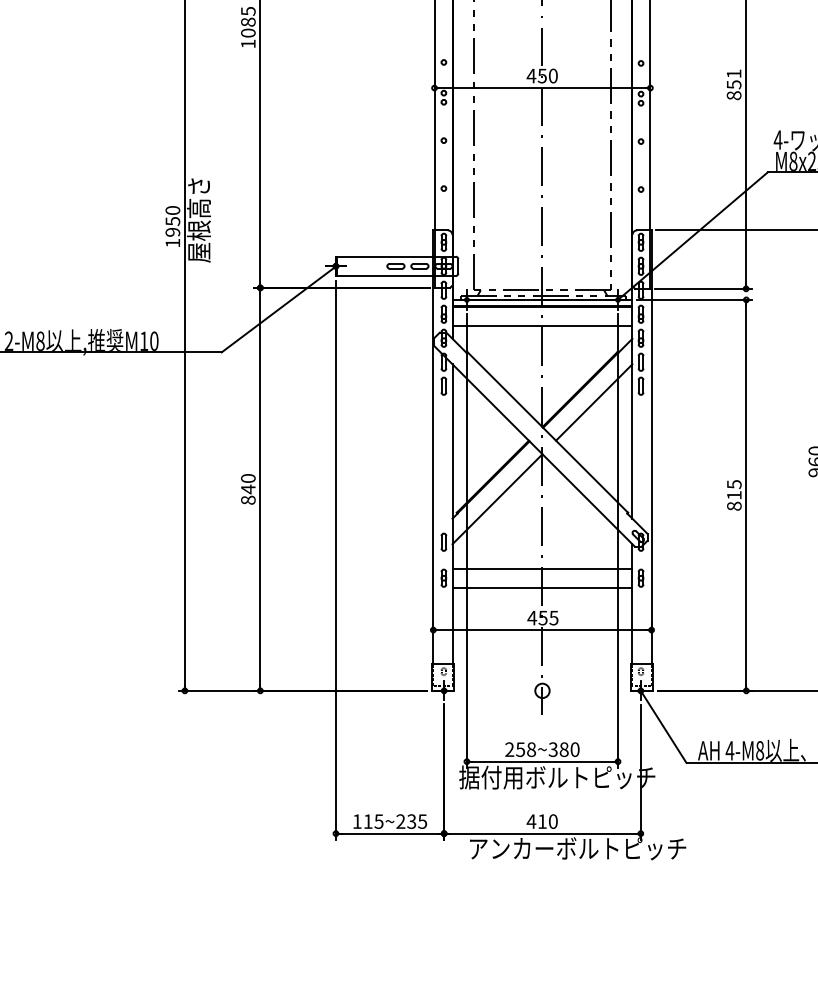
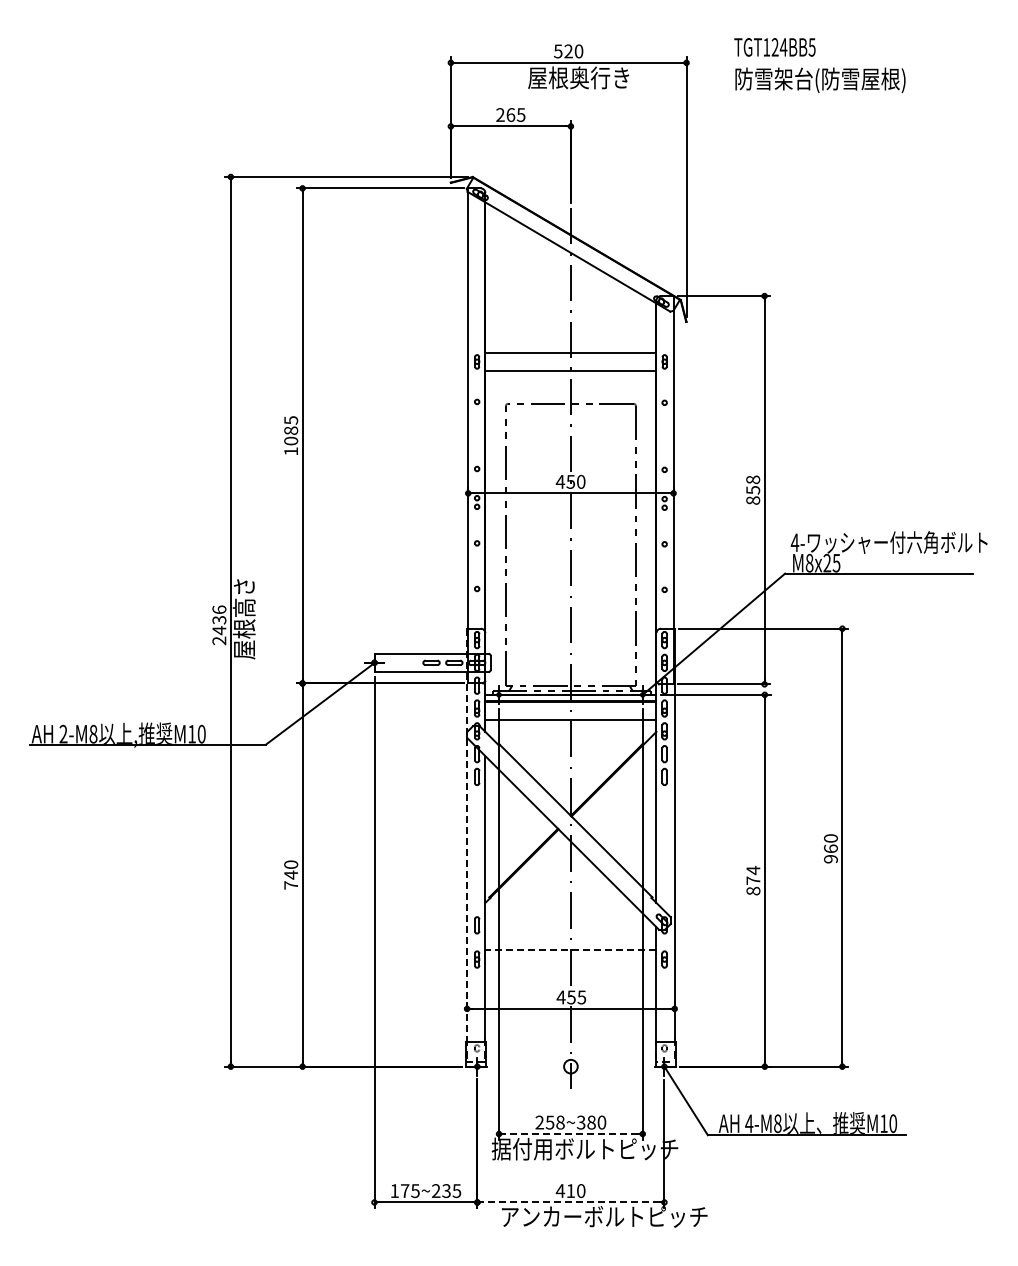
text: (734, 73) -> (753, 479), 851 -> 858
text: (173, 227) -> (219, 625), 1950 -> 2436
line: (593, 402) -> (619, 792), removed
line: (433, 446) -> (467, 834), solid -> dashed
text: (734, 488) -> (753, 874), 815 -> 874
line: (496, 499) -> (527, 884), removed
text: (248, 500) -> (291, 885), 840 -> 740
line: (542, 568) -> (570, 950), solid -> dashed
line: (542, 587) -> (570, 968), removed
line: (542, 762) -> (570, 1134), solid -> dashed
text: (368, 821) -> (405, 1190), 115~235 -> 175~235
line: (542, 833) -> (570, 1202), solid -> dashed

